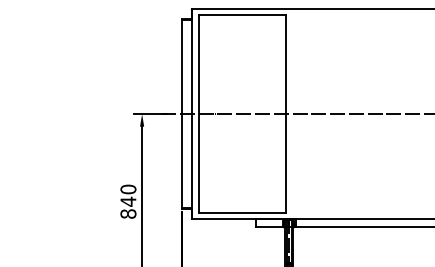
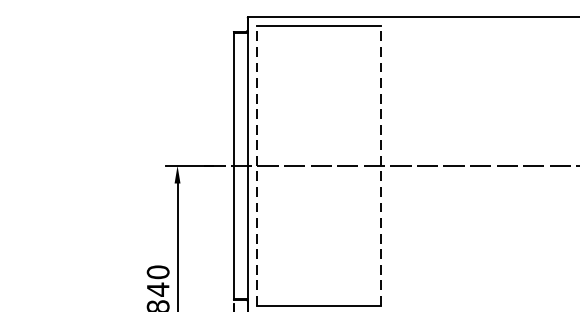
line: (198, 113) -> (257, 164), solid -> dashed
line: (286, 113) -> (381, 164), solid -> dashed

